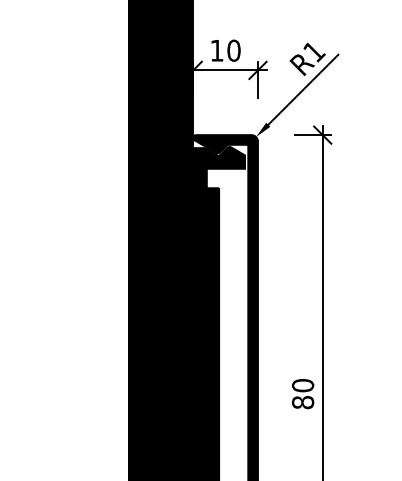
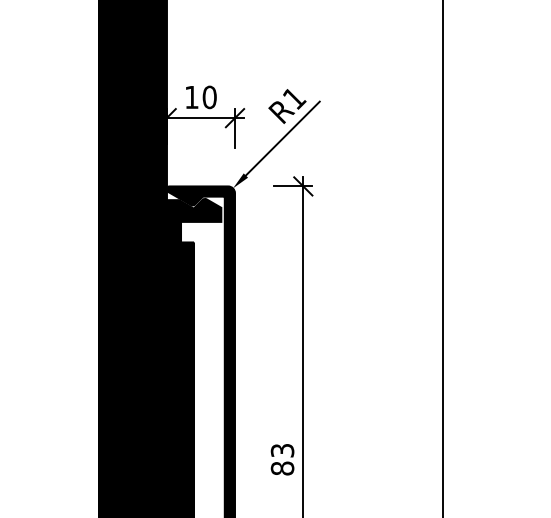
text: (302, 385) -> (282, 450), 80 -> 83

